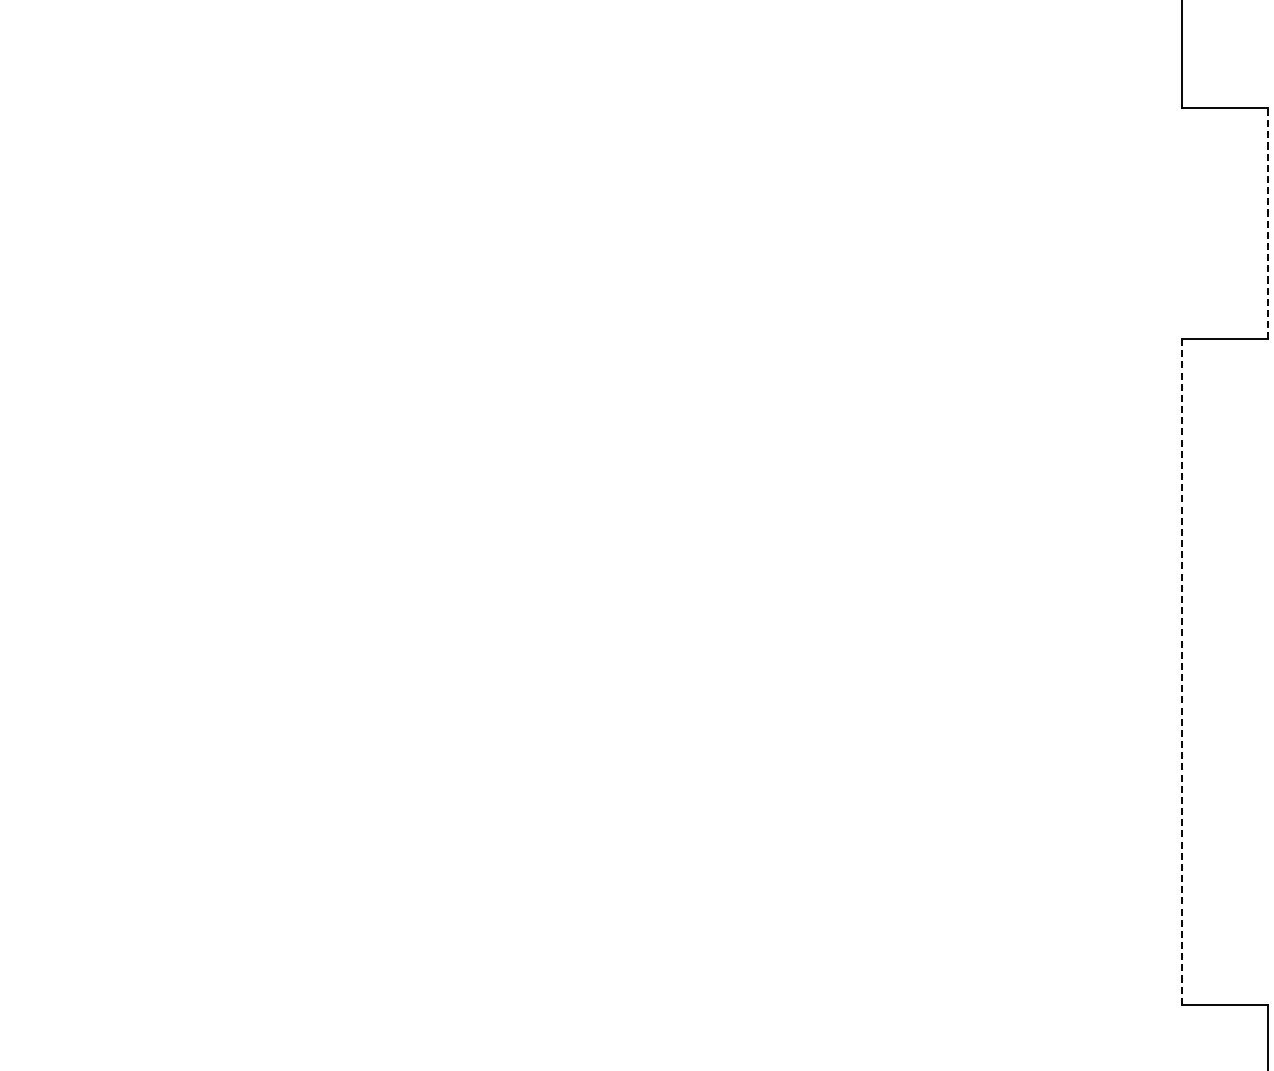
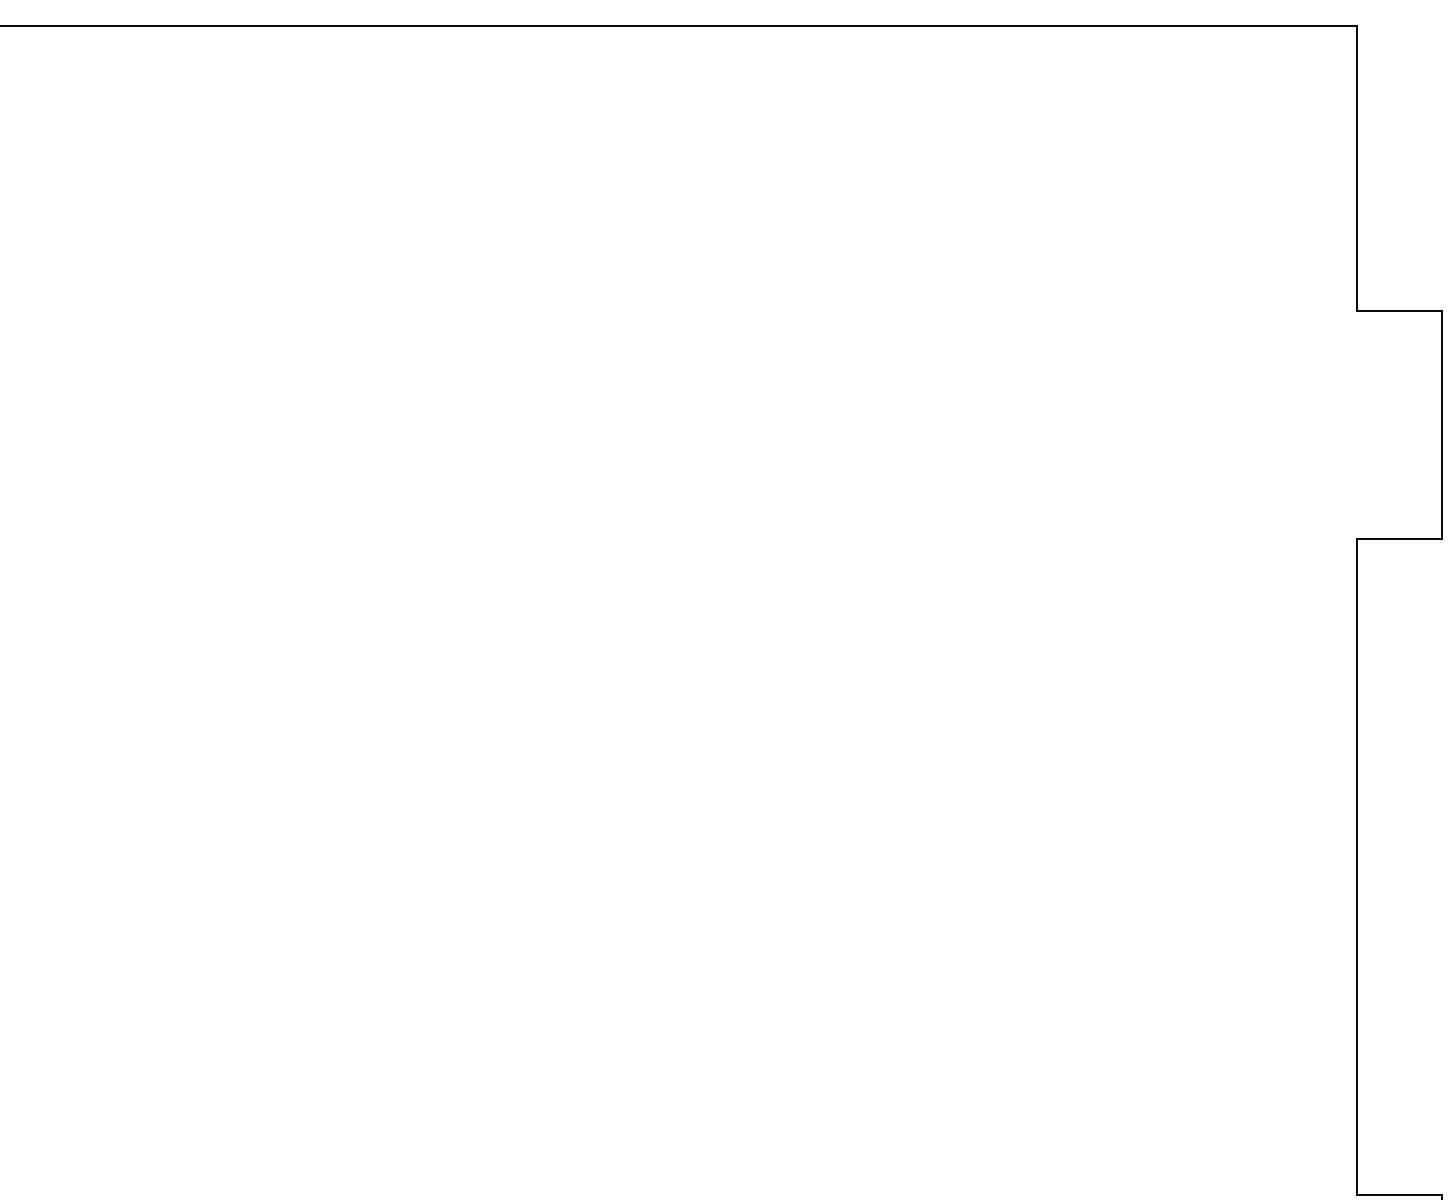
line: (1268, 222) -> (1442, 424), dashed -> solid
line: (1181, 672) -> (1356, 867), dashed -> solid

